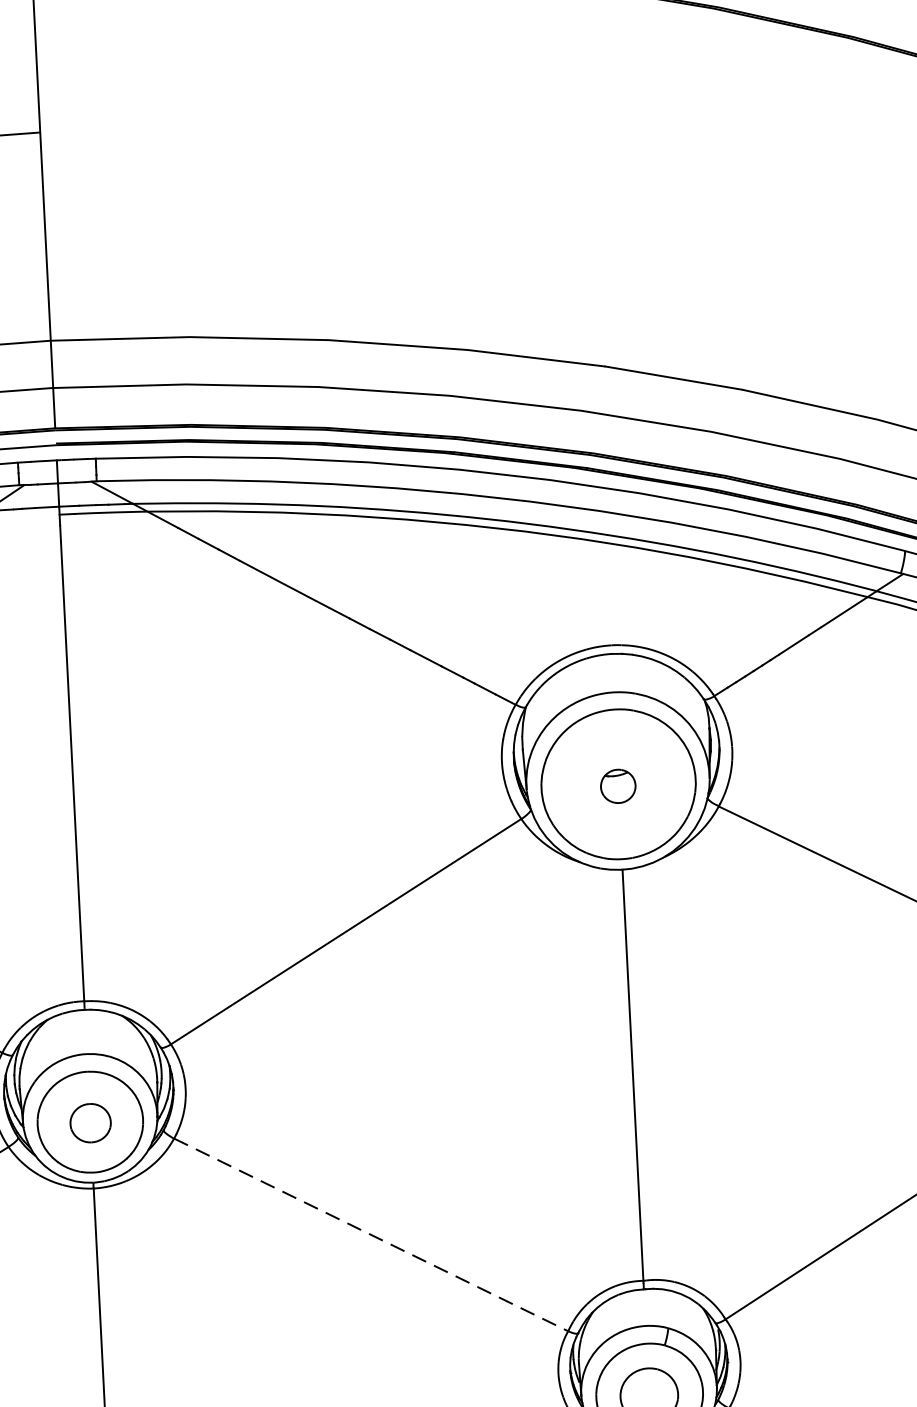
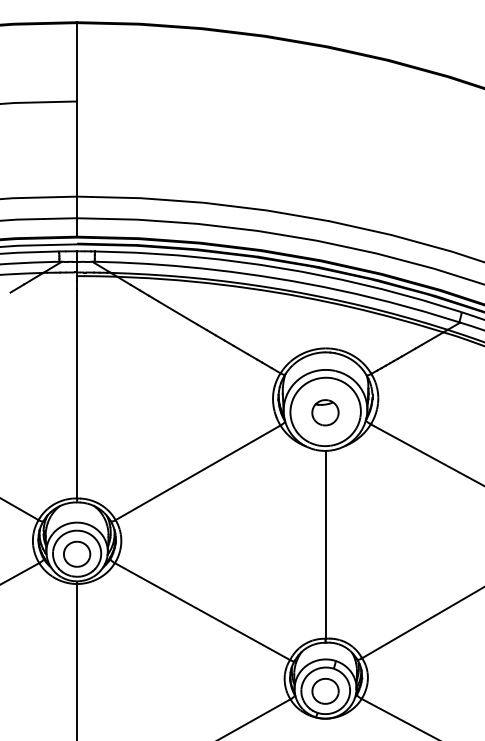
part: (618, 785) -> (325, 412), size x1.67
part: (91, 1121) -> (77, 553), size x1.43
line: (371, 1234) -> (202, 611), dashed -> solid

